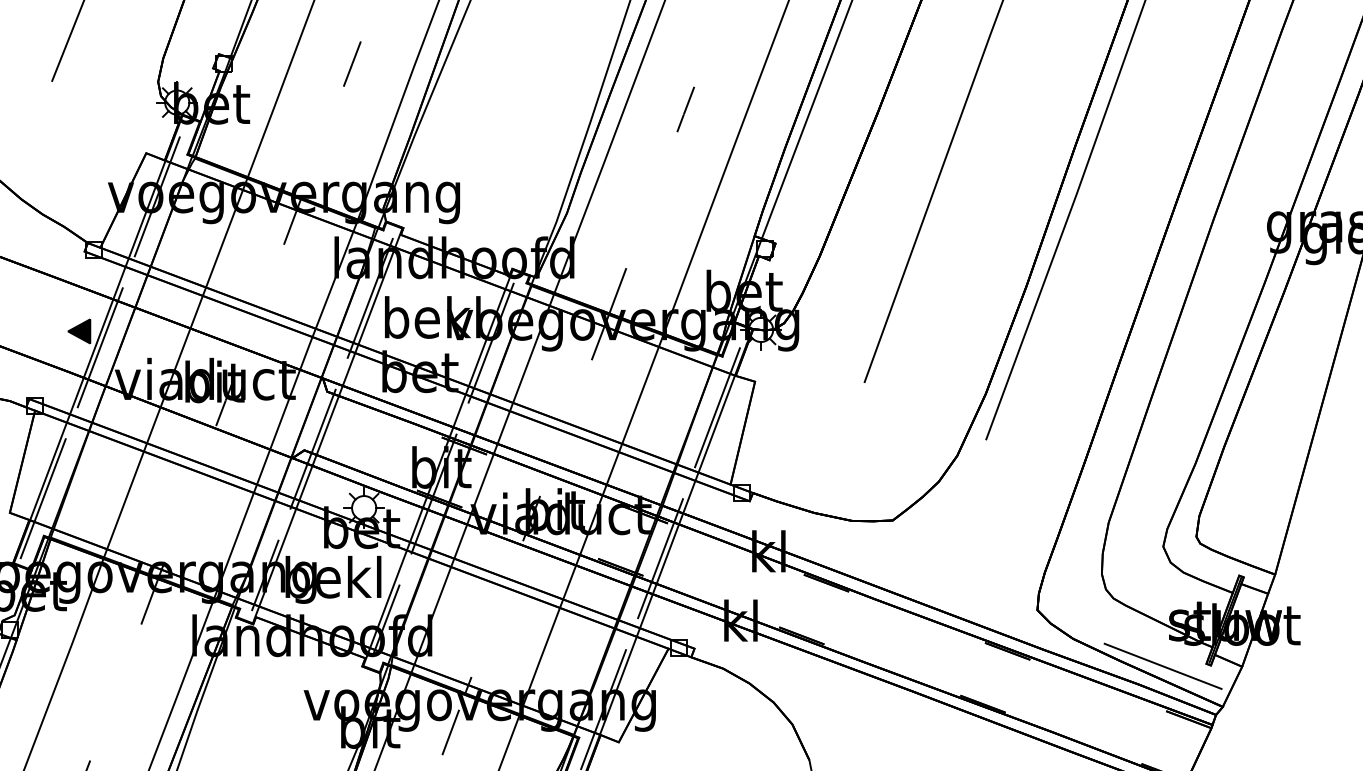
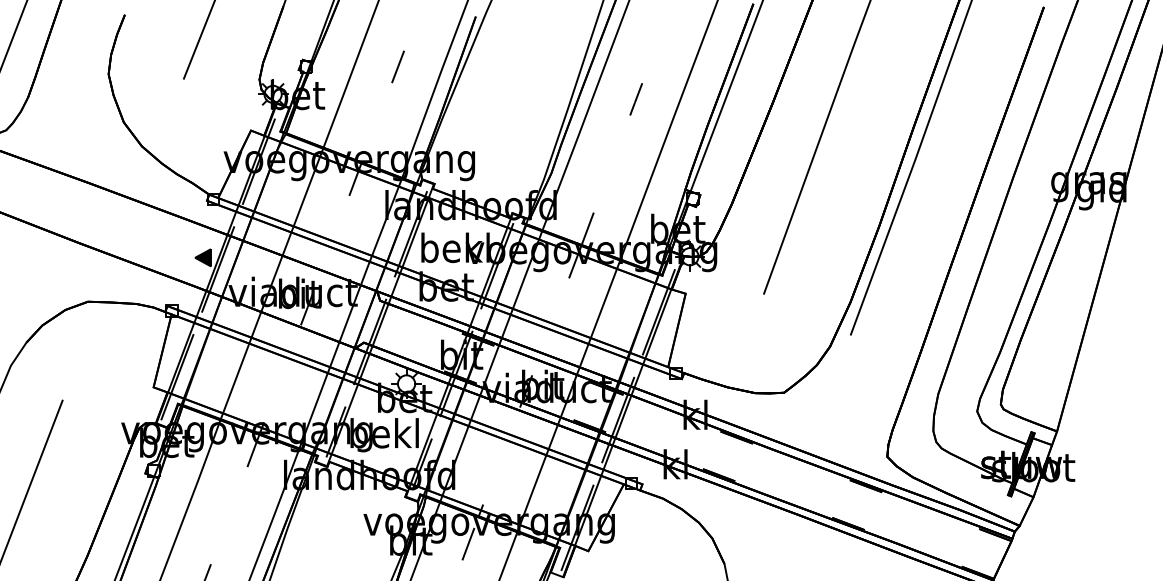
line: (1162, 665) -> (976, 496), removed

